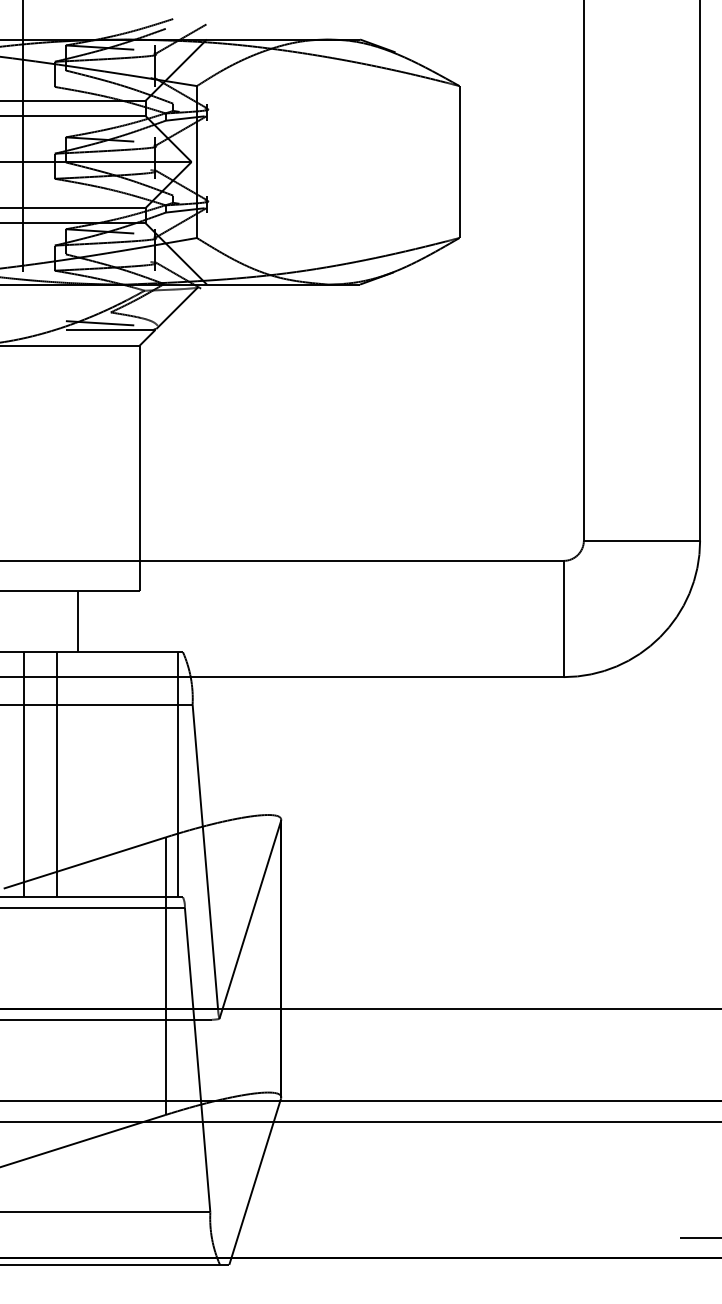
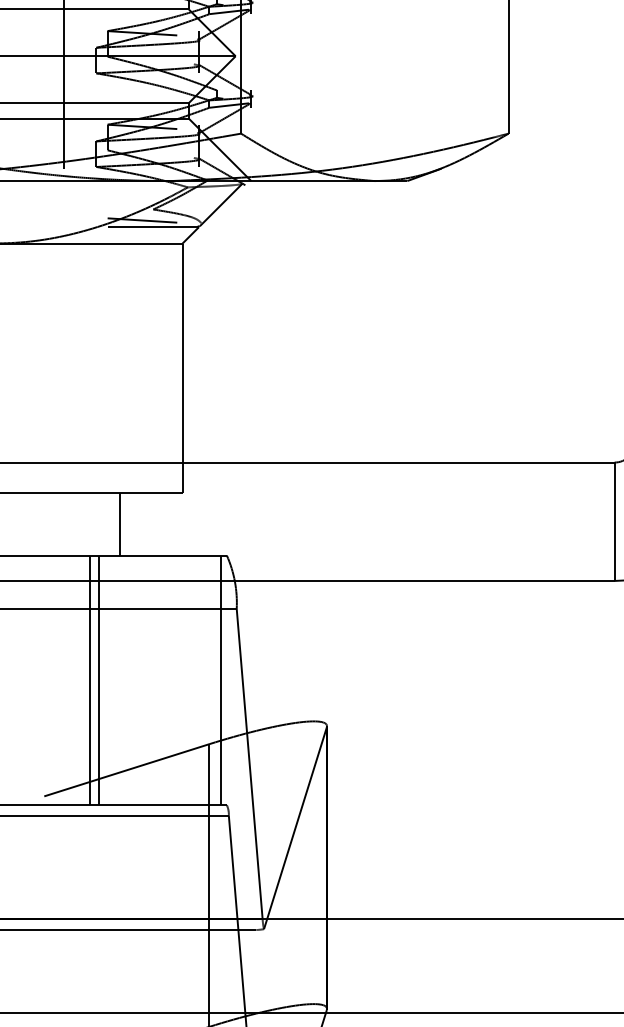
line: (24, 774) -> (89, 680), moved

